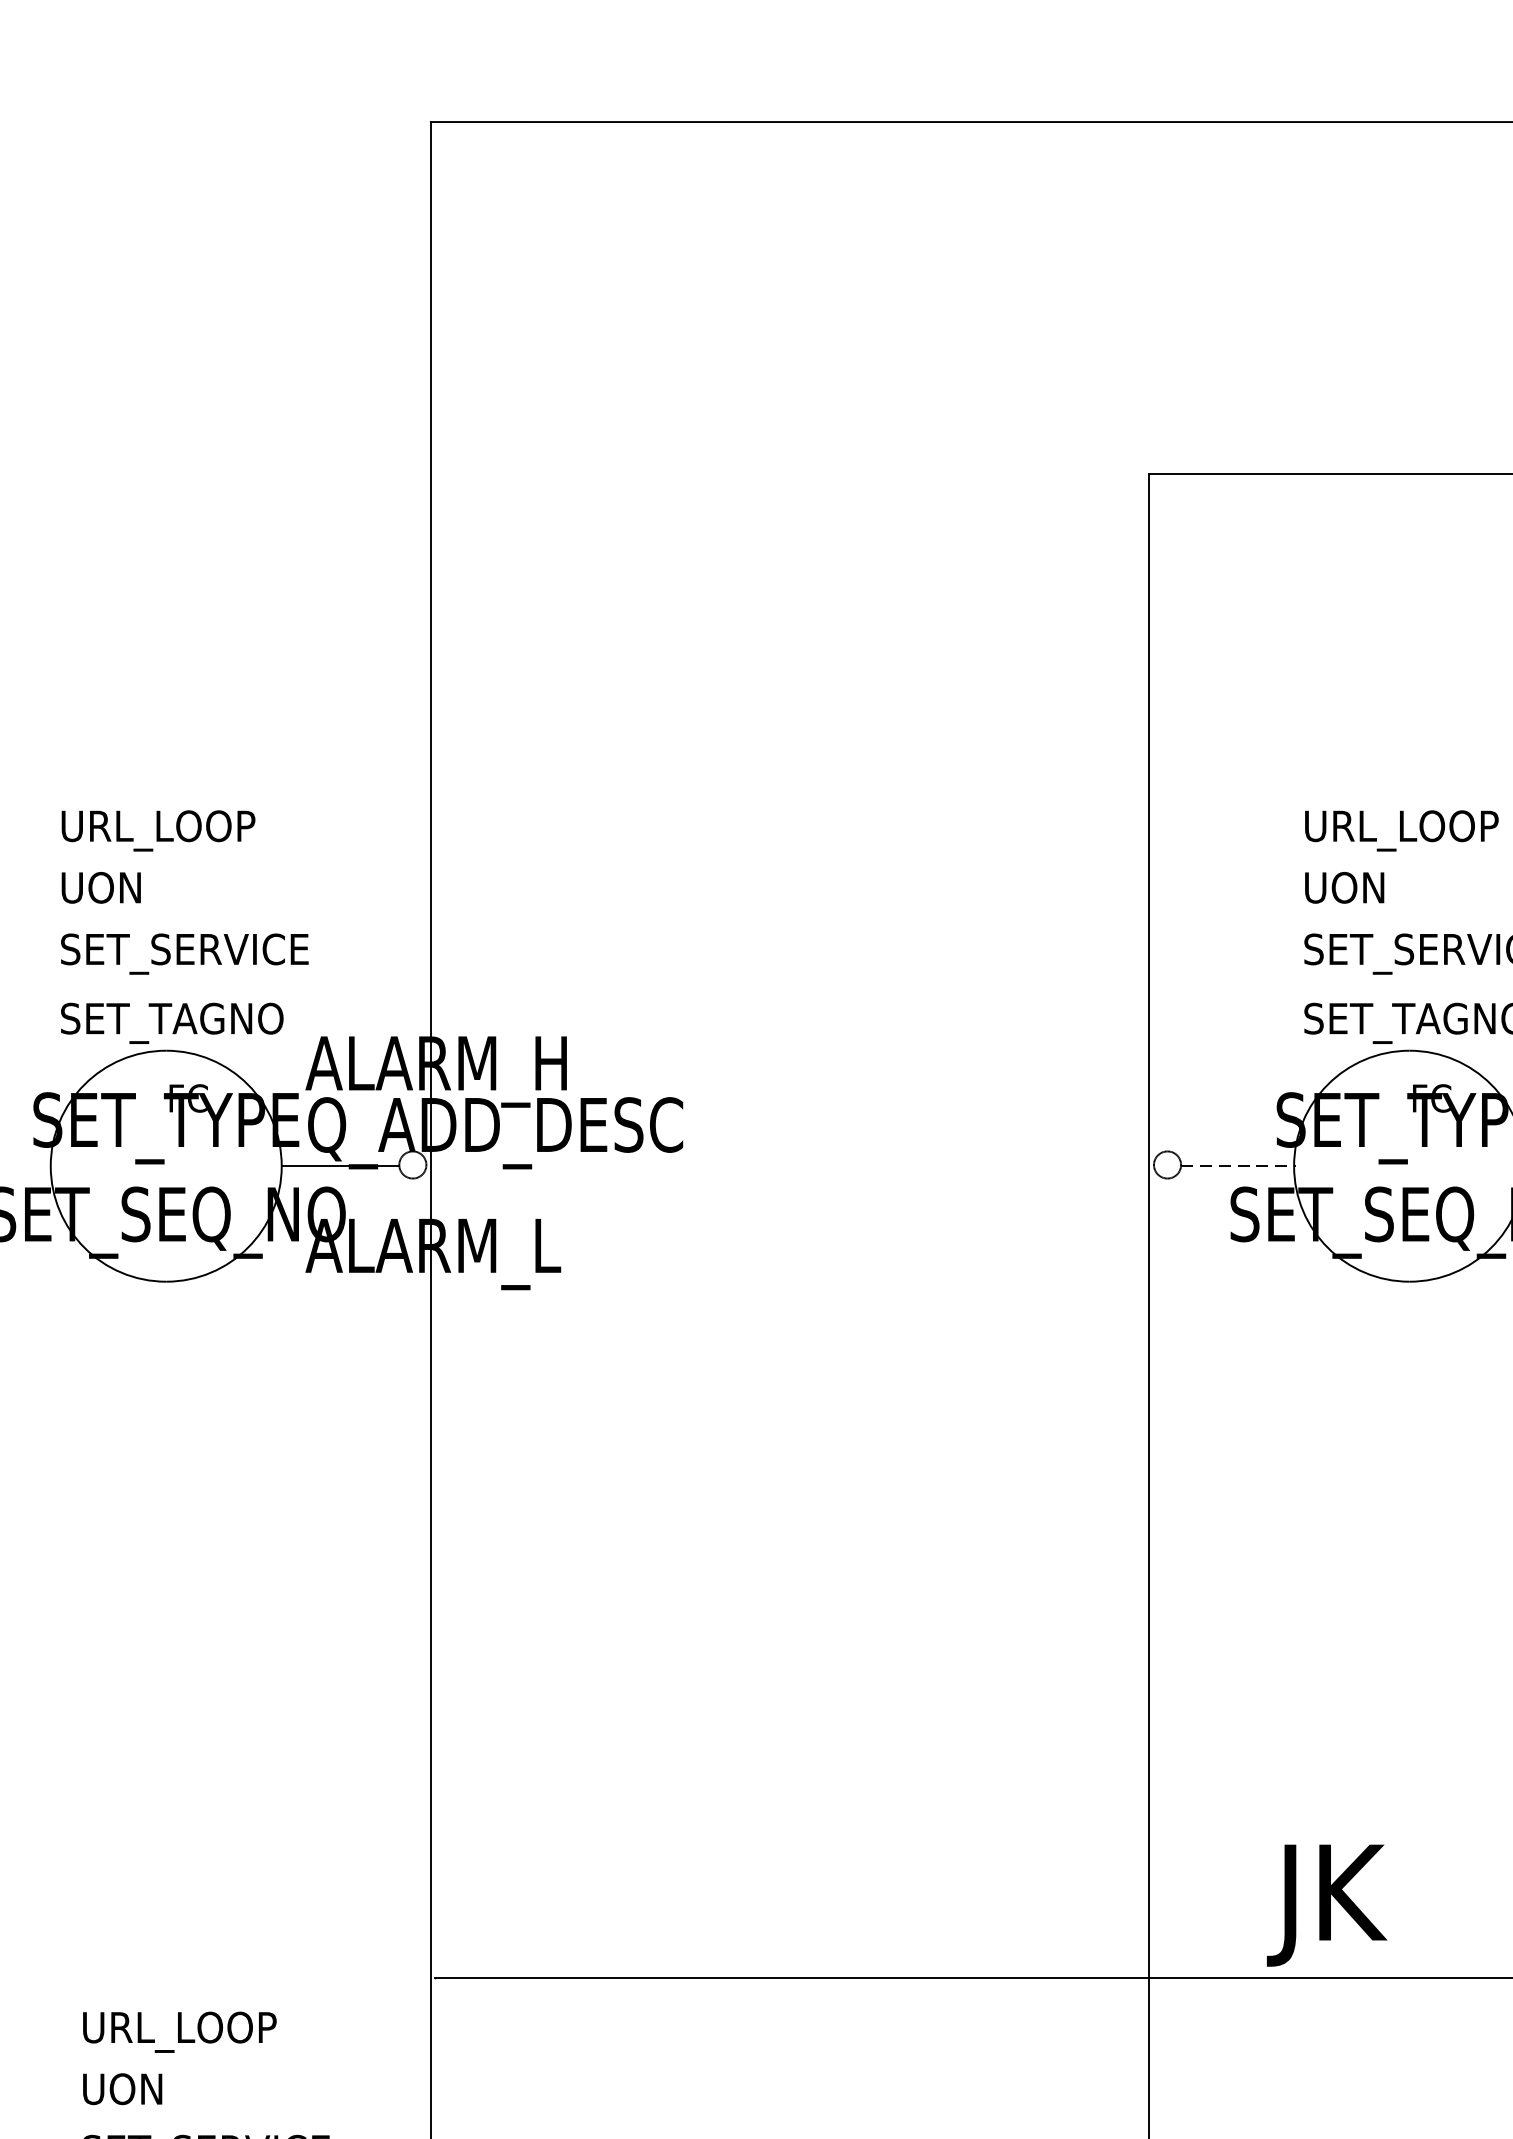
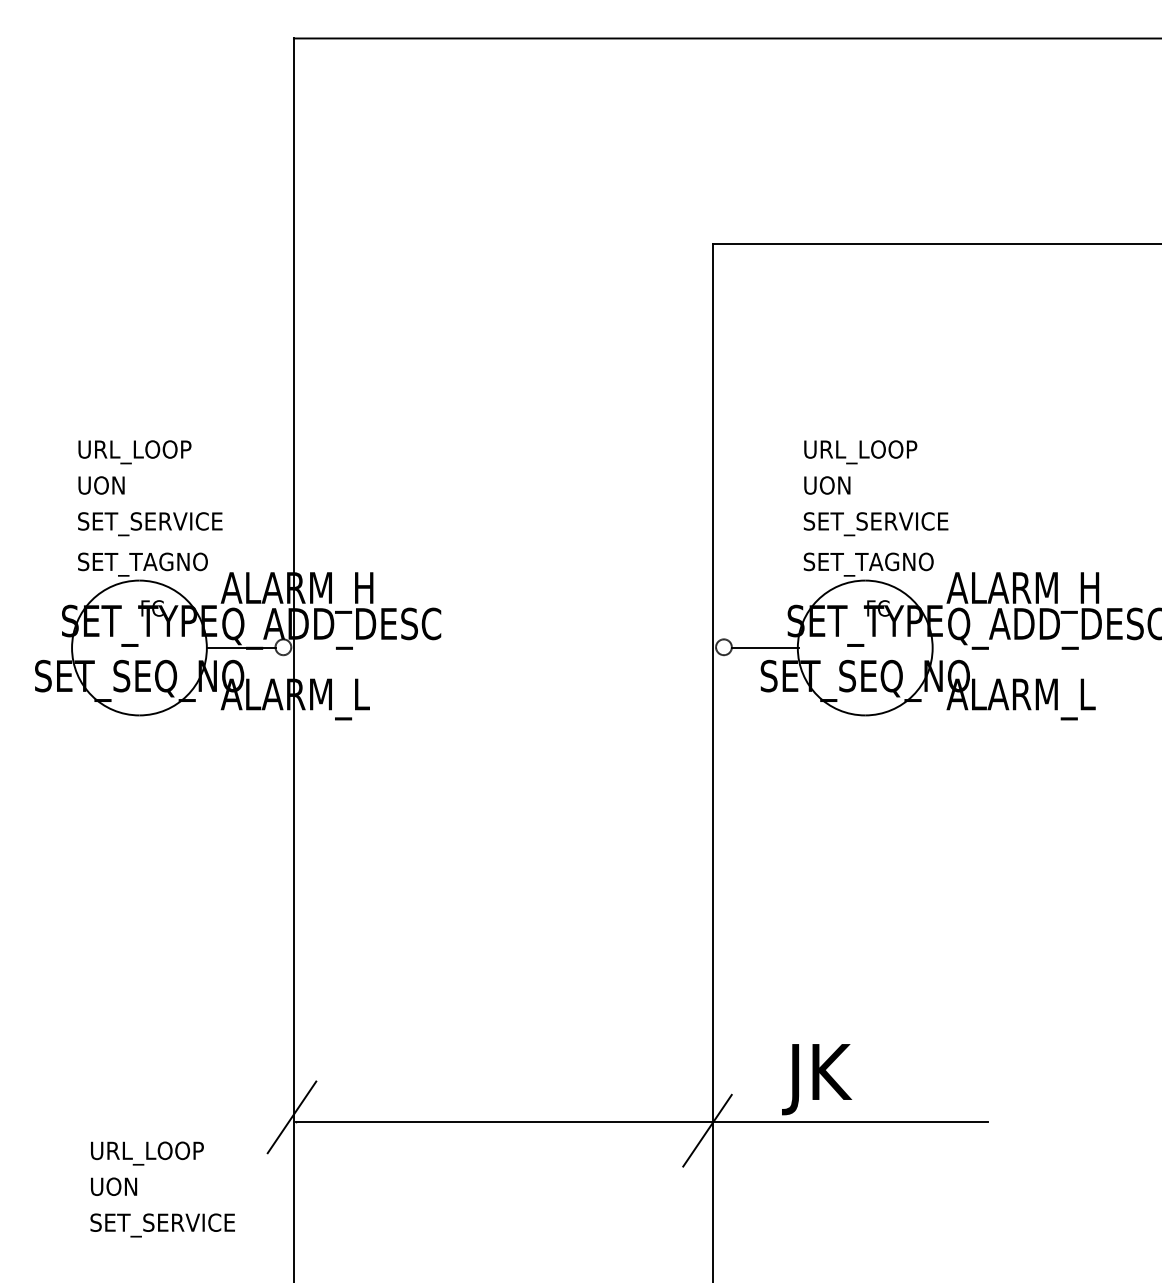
line: (1238, 1167) -> (765, 648), dashed -> solid
line: (426, 1970) -> (291, 1117), added
line: (1139, 1992) -> (707, 1130), added

